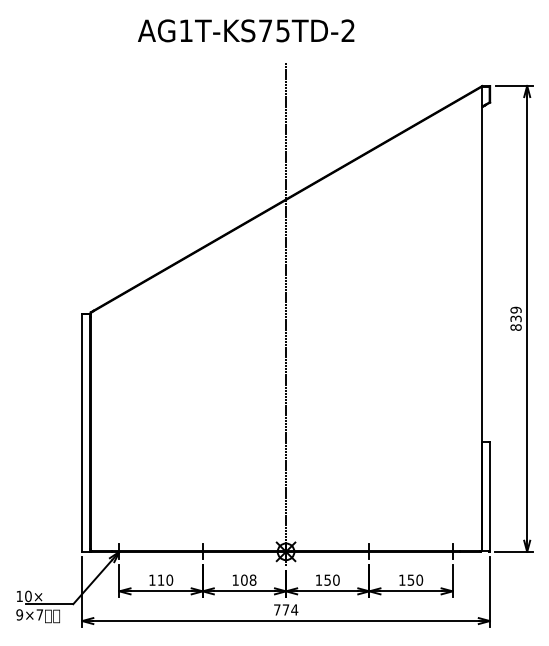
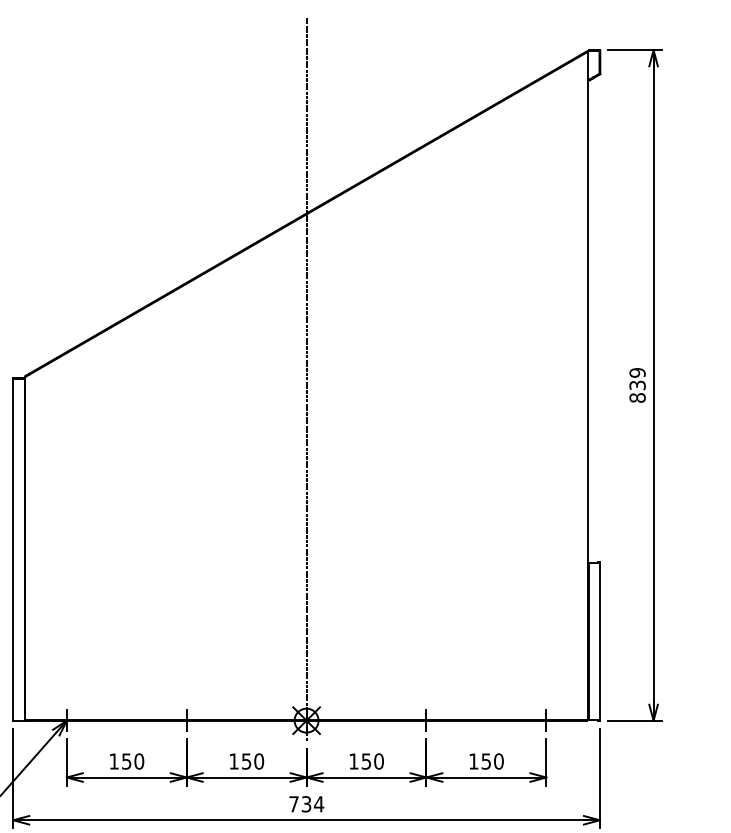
text: (160, 579) -> (125, 760), 110 -> 150
text: (248, 579) -> (252, 760), 108 -> 150
text: (285, 609) -> (305, 803), 774 -> 734

